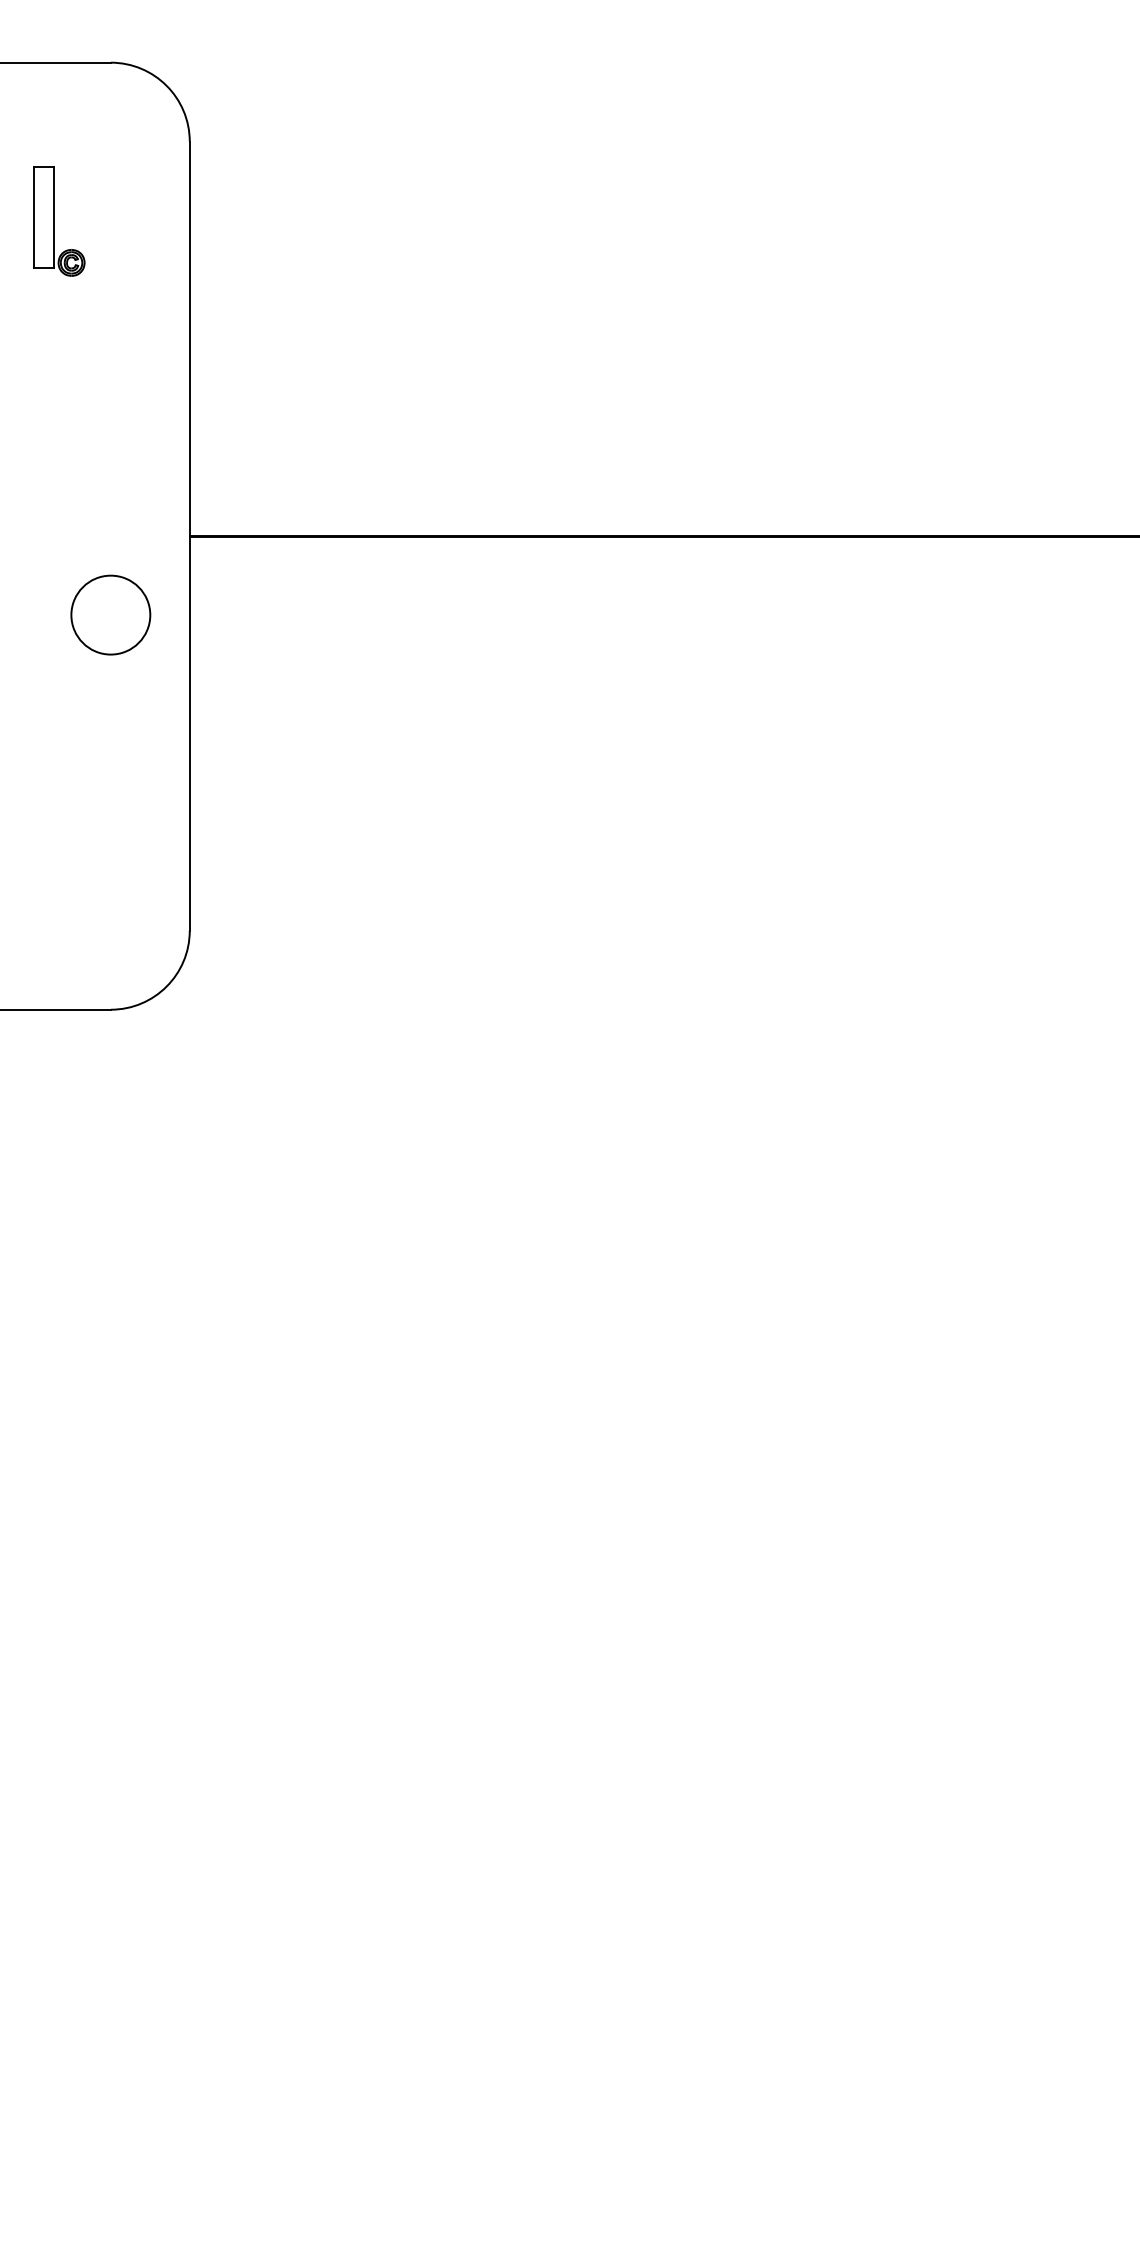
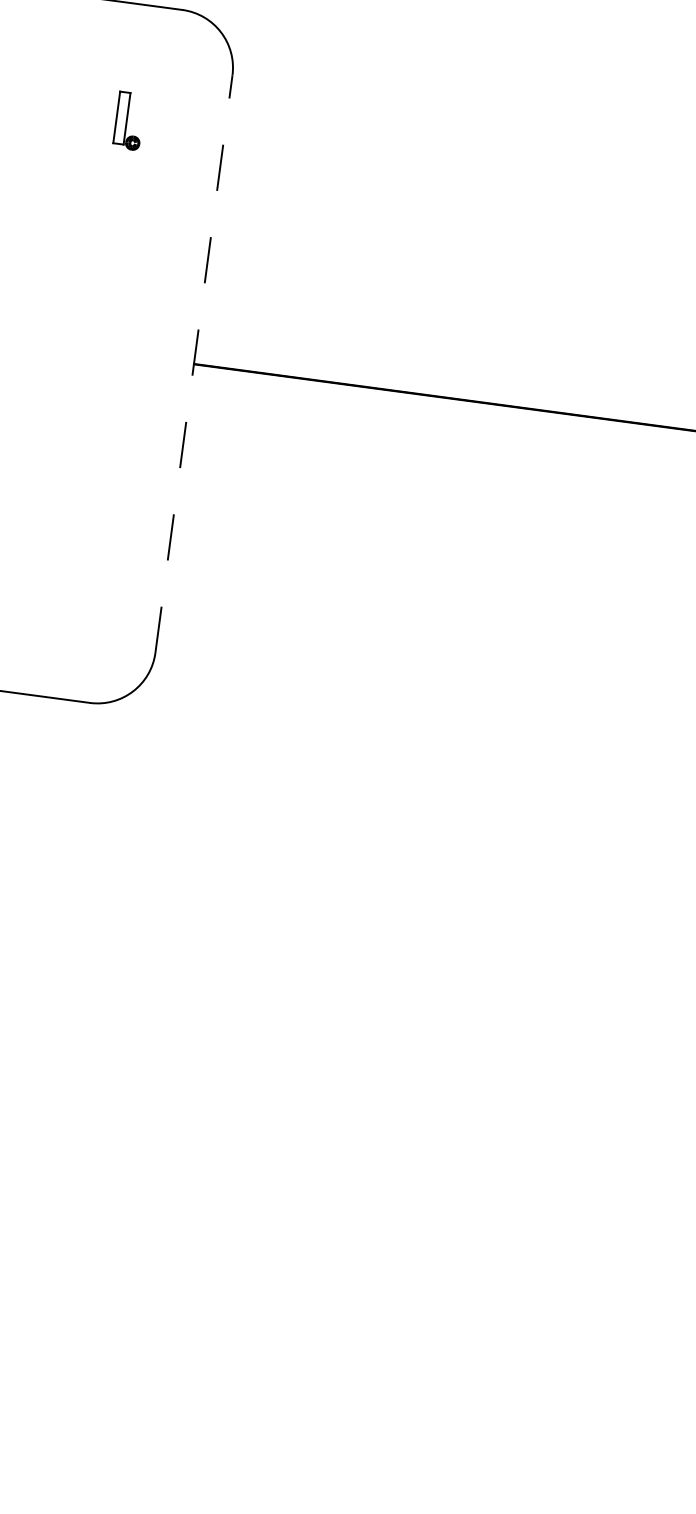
part: (59, 221) -> (129, 121), size x0.7
line: (189, 536) -> (193, 364), solid -> dashed
circle: (110, 614) -> (128, 413), removed

